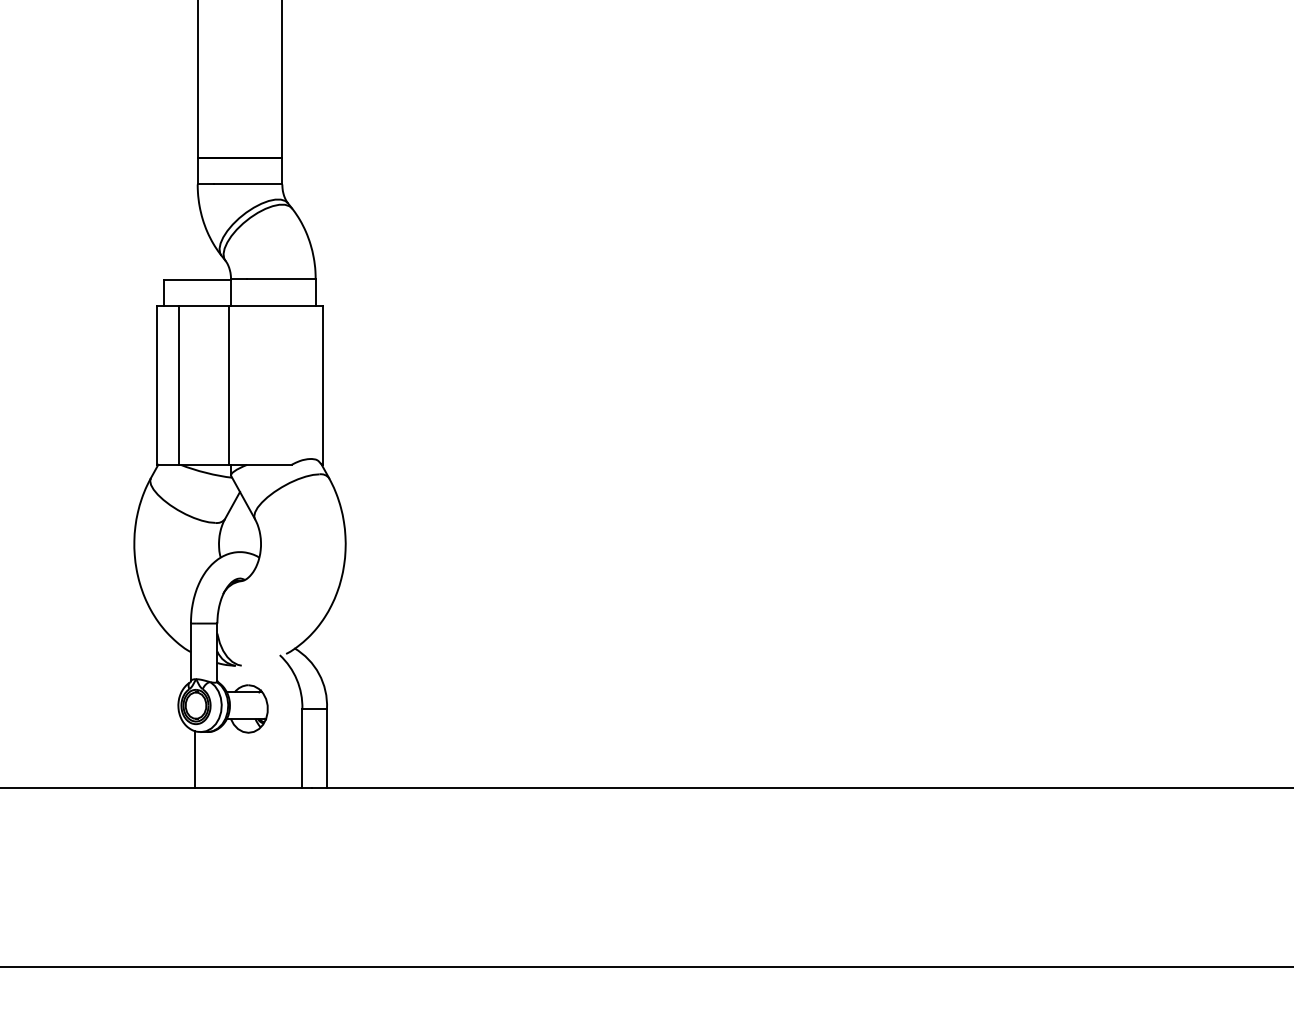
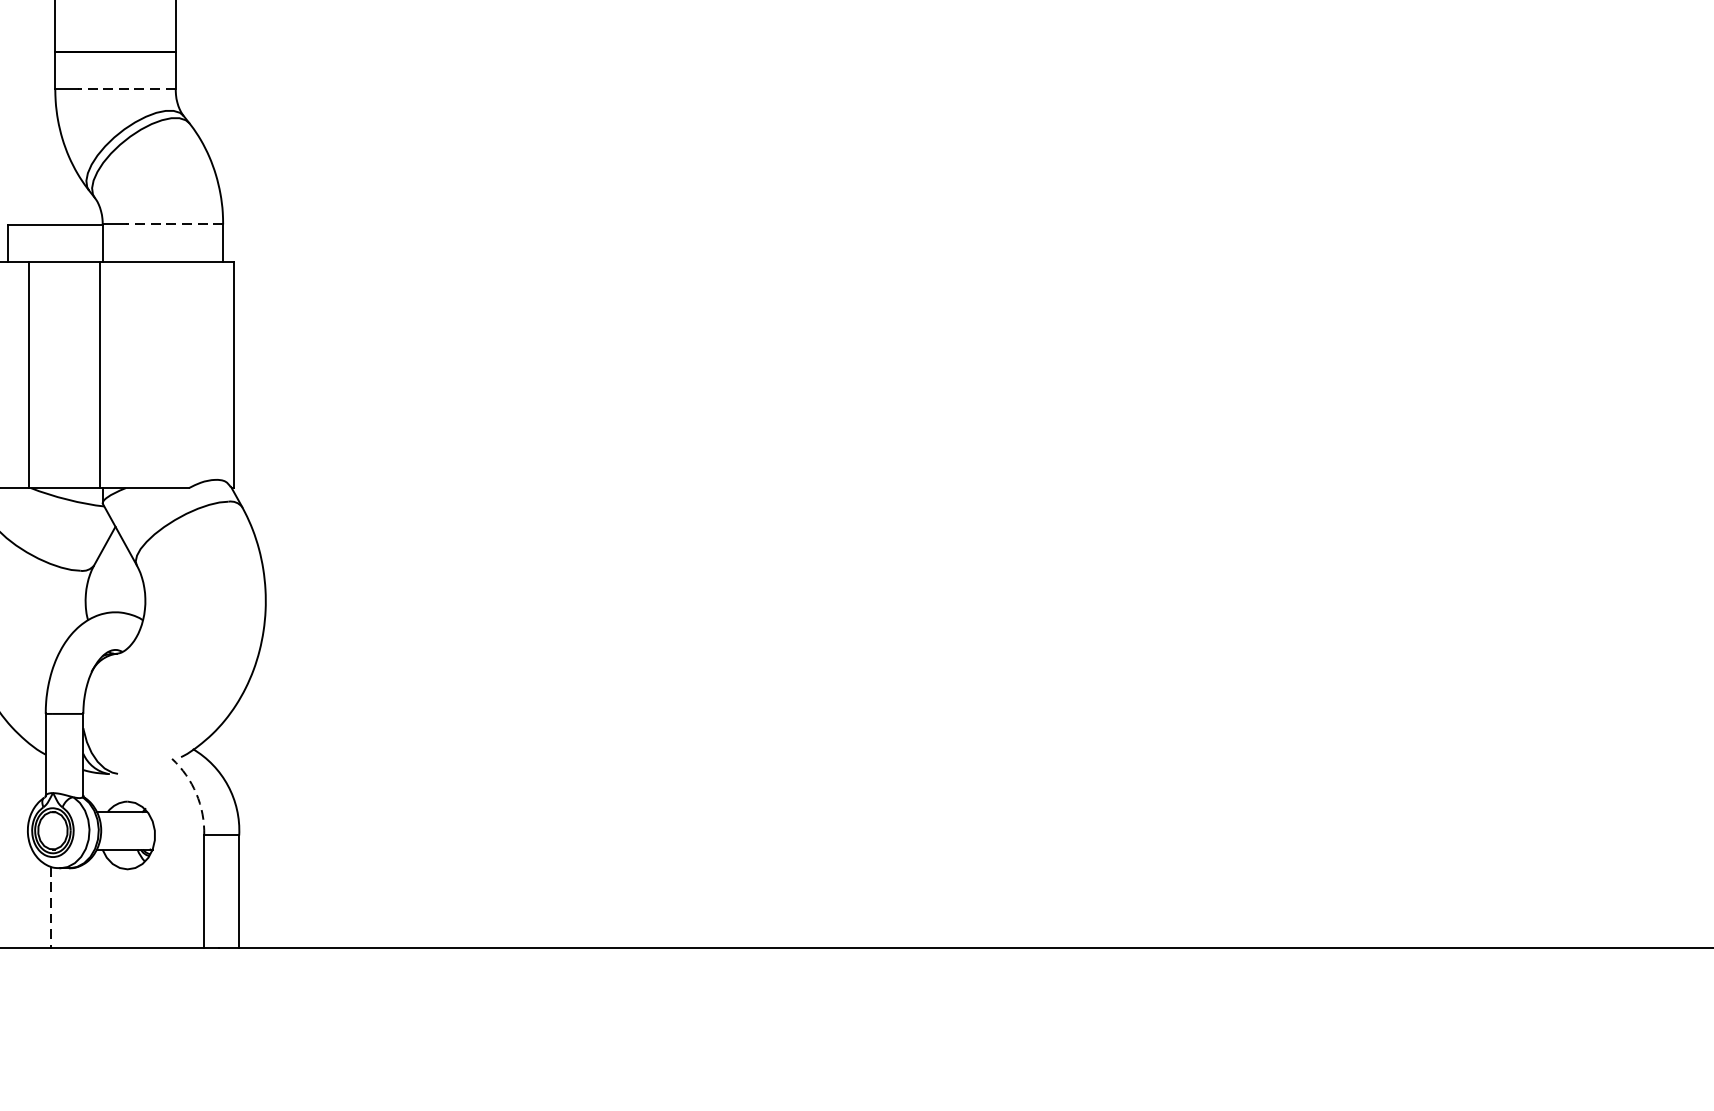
line: (247, 184) -> (126, 89), solid -> dashed
line: (281, 279) -> (174, 224), solid -> dashed
arc: (296, 679) -> (195, 793), solid -> dashed
line: (194, 759) -> (50, 907), solid -> dashed

